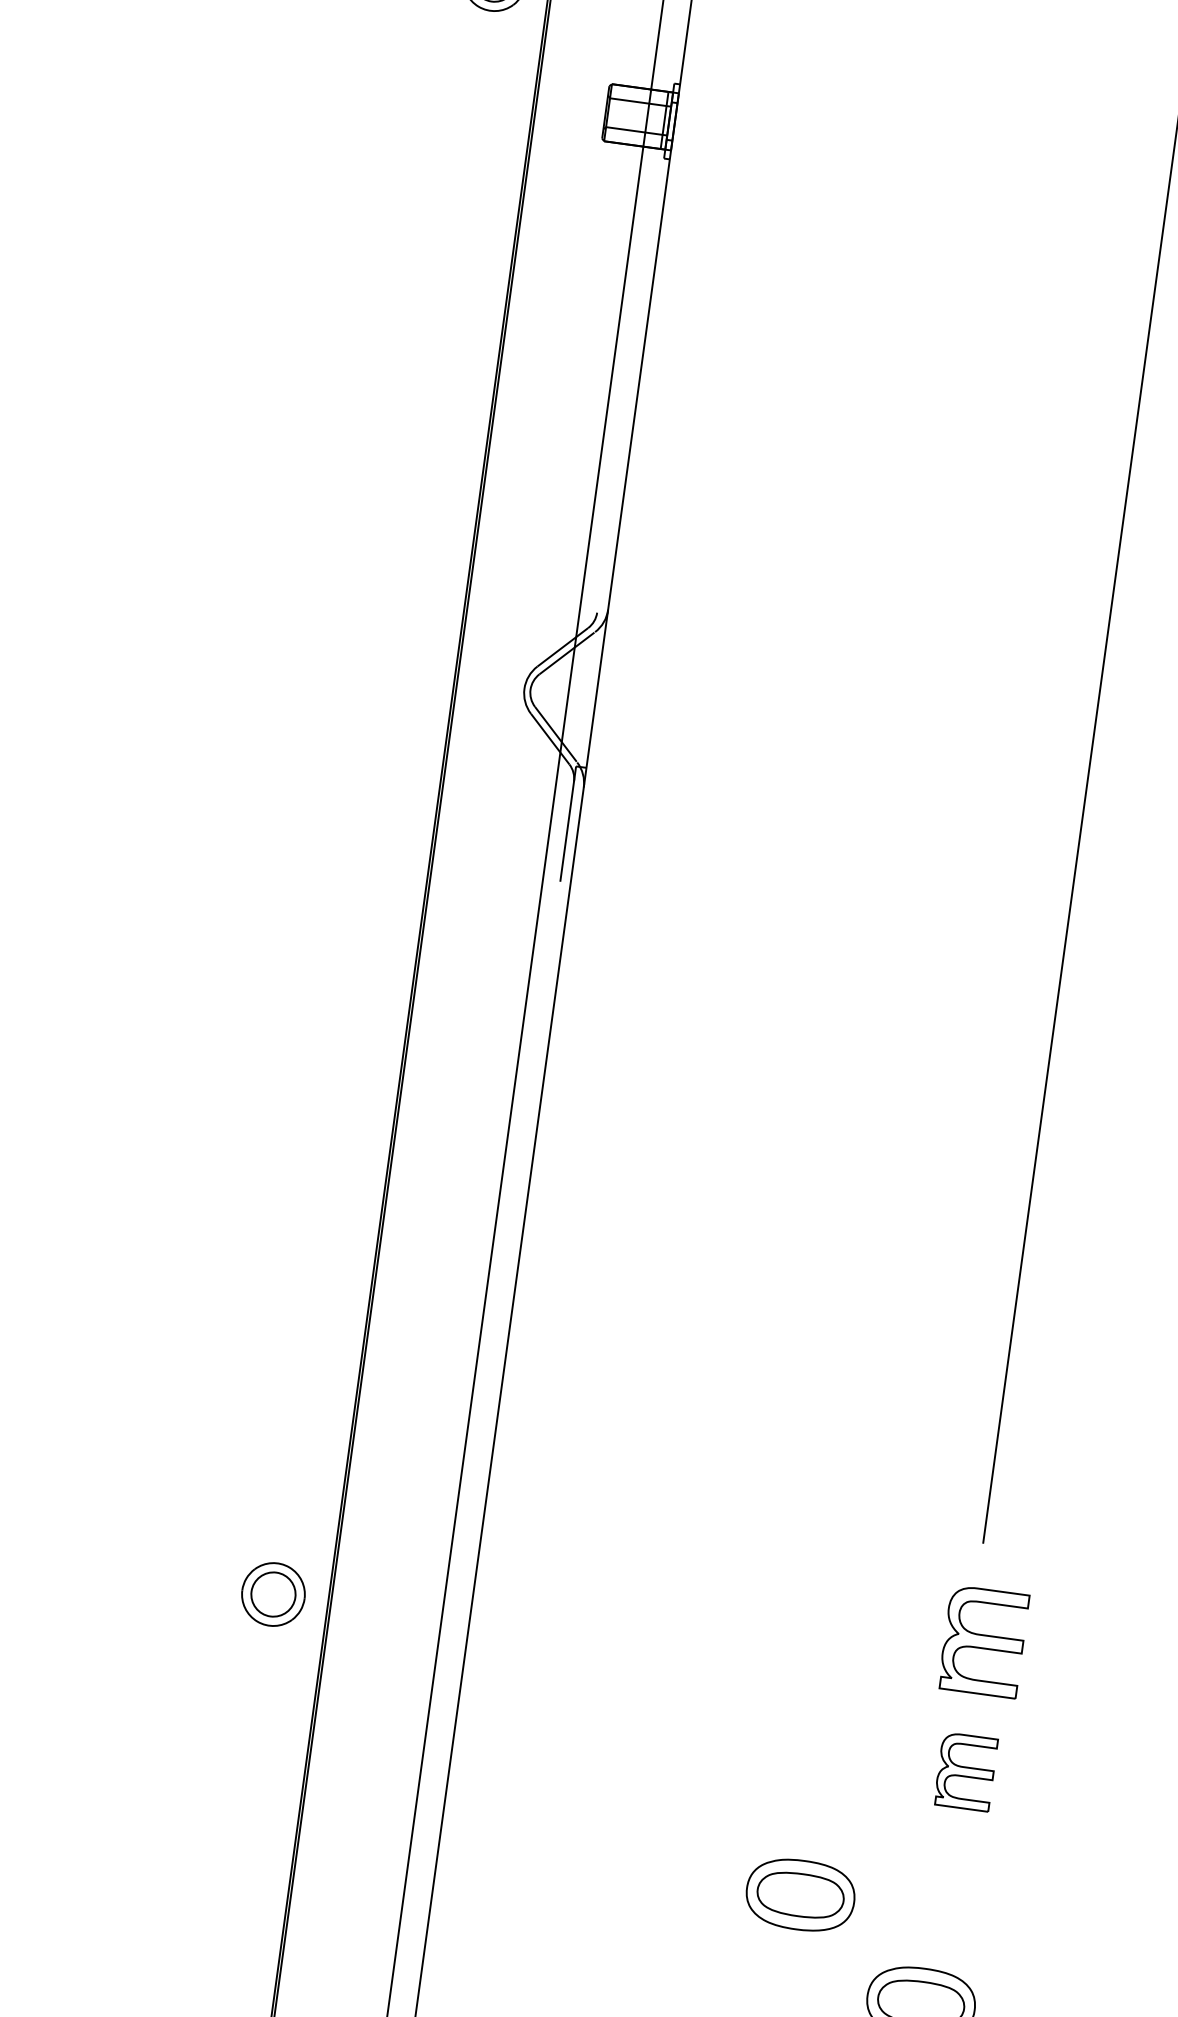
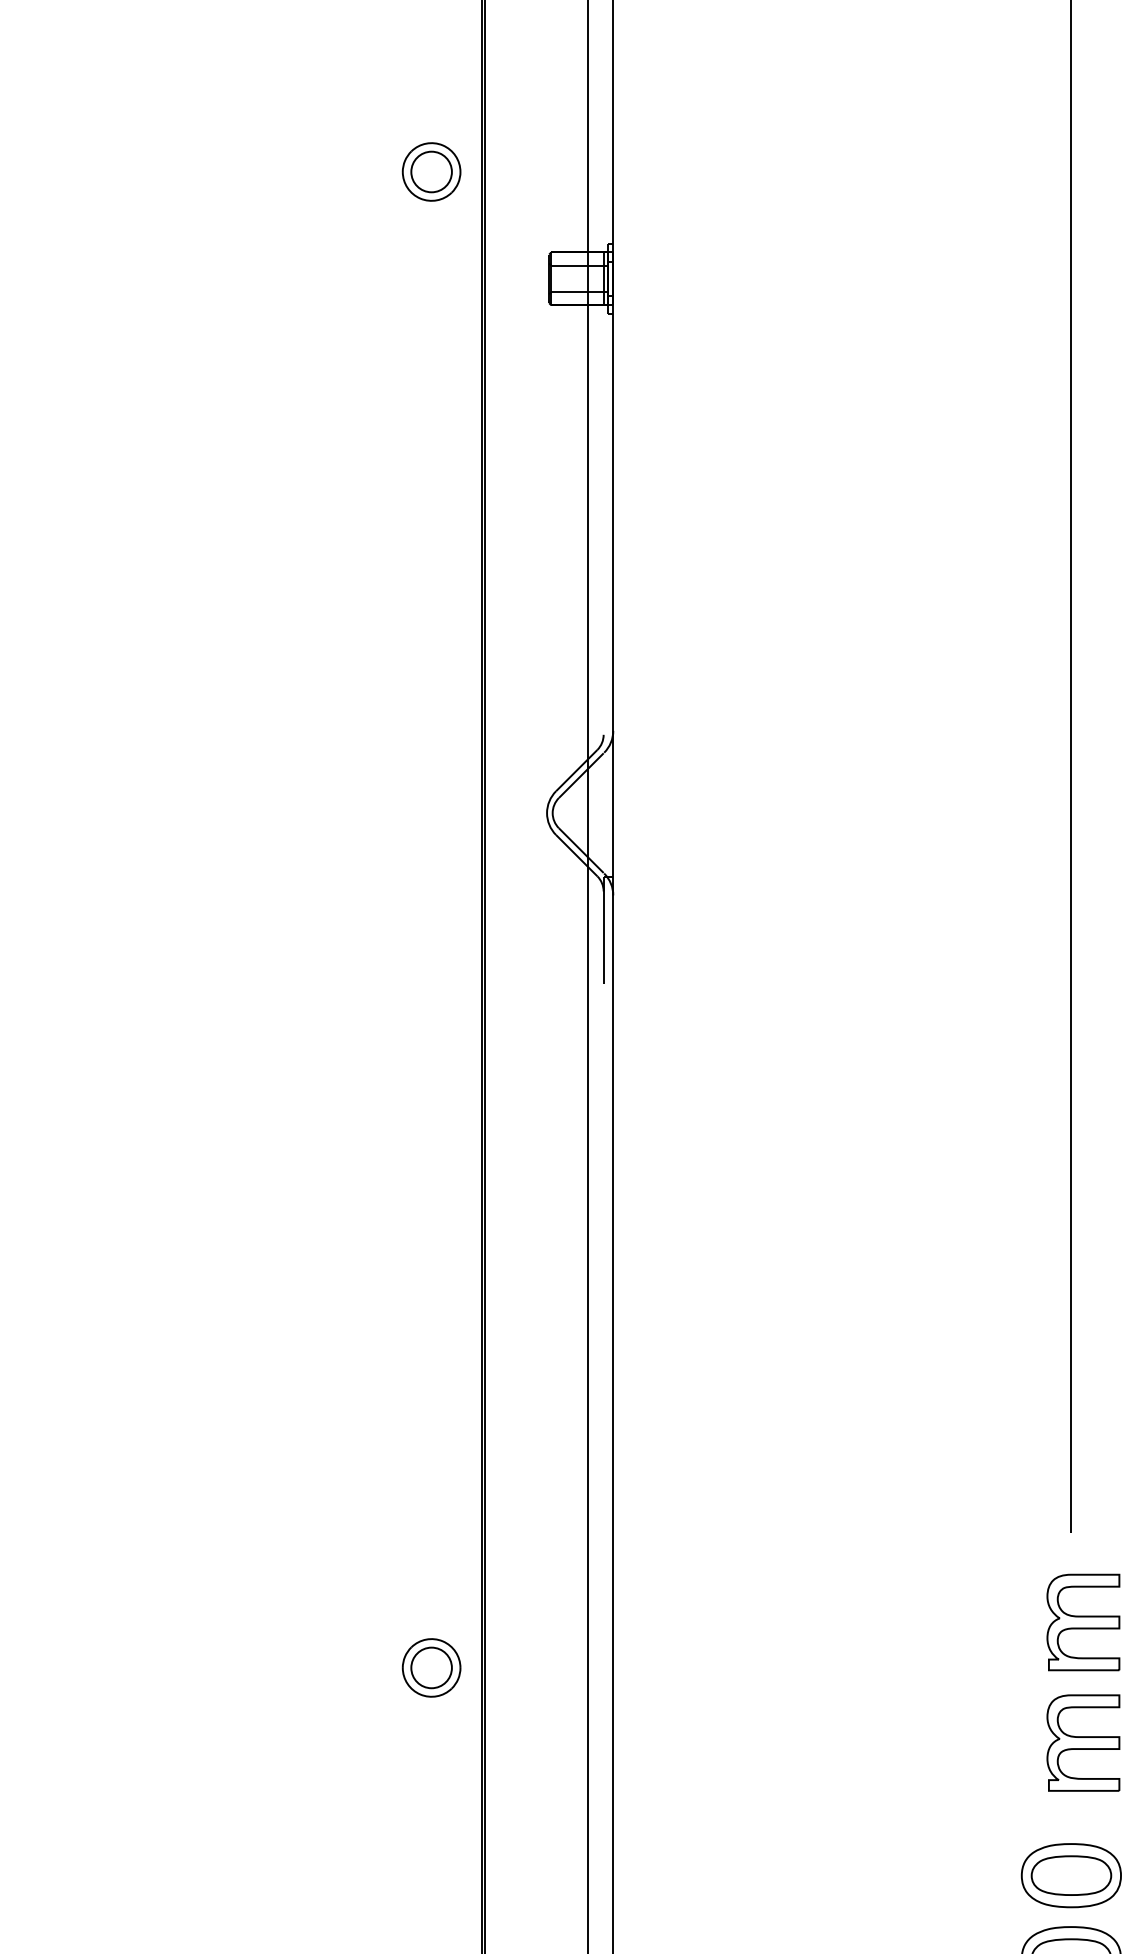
part: (966, 1771) -> (1083, 1742), size x1.43
part: (799, 1894) -> (1070, 1875), moved

